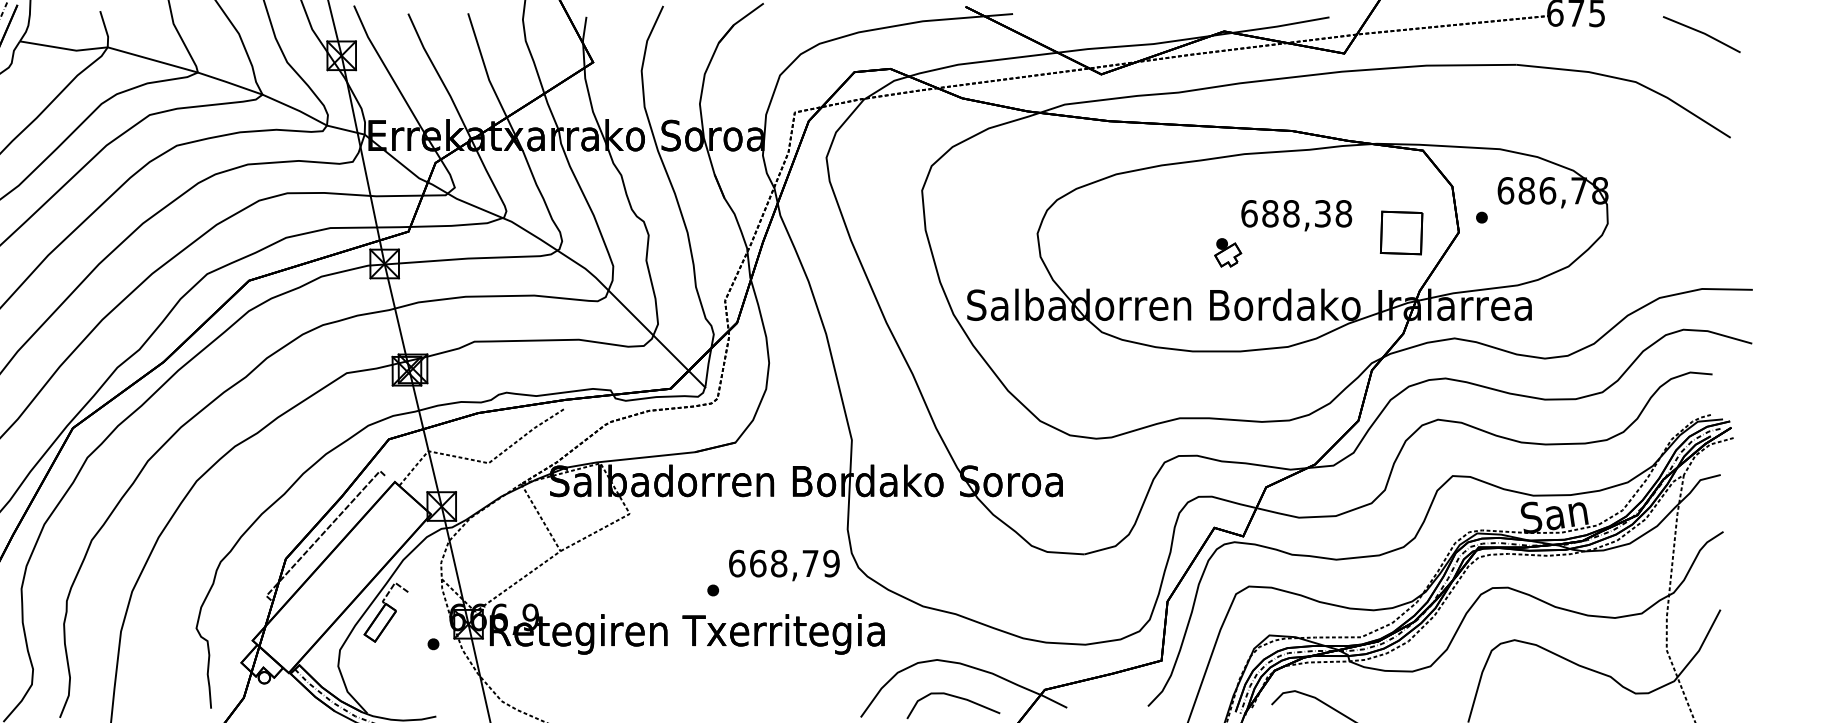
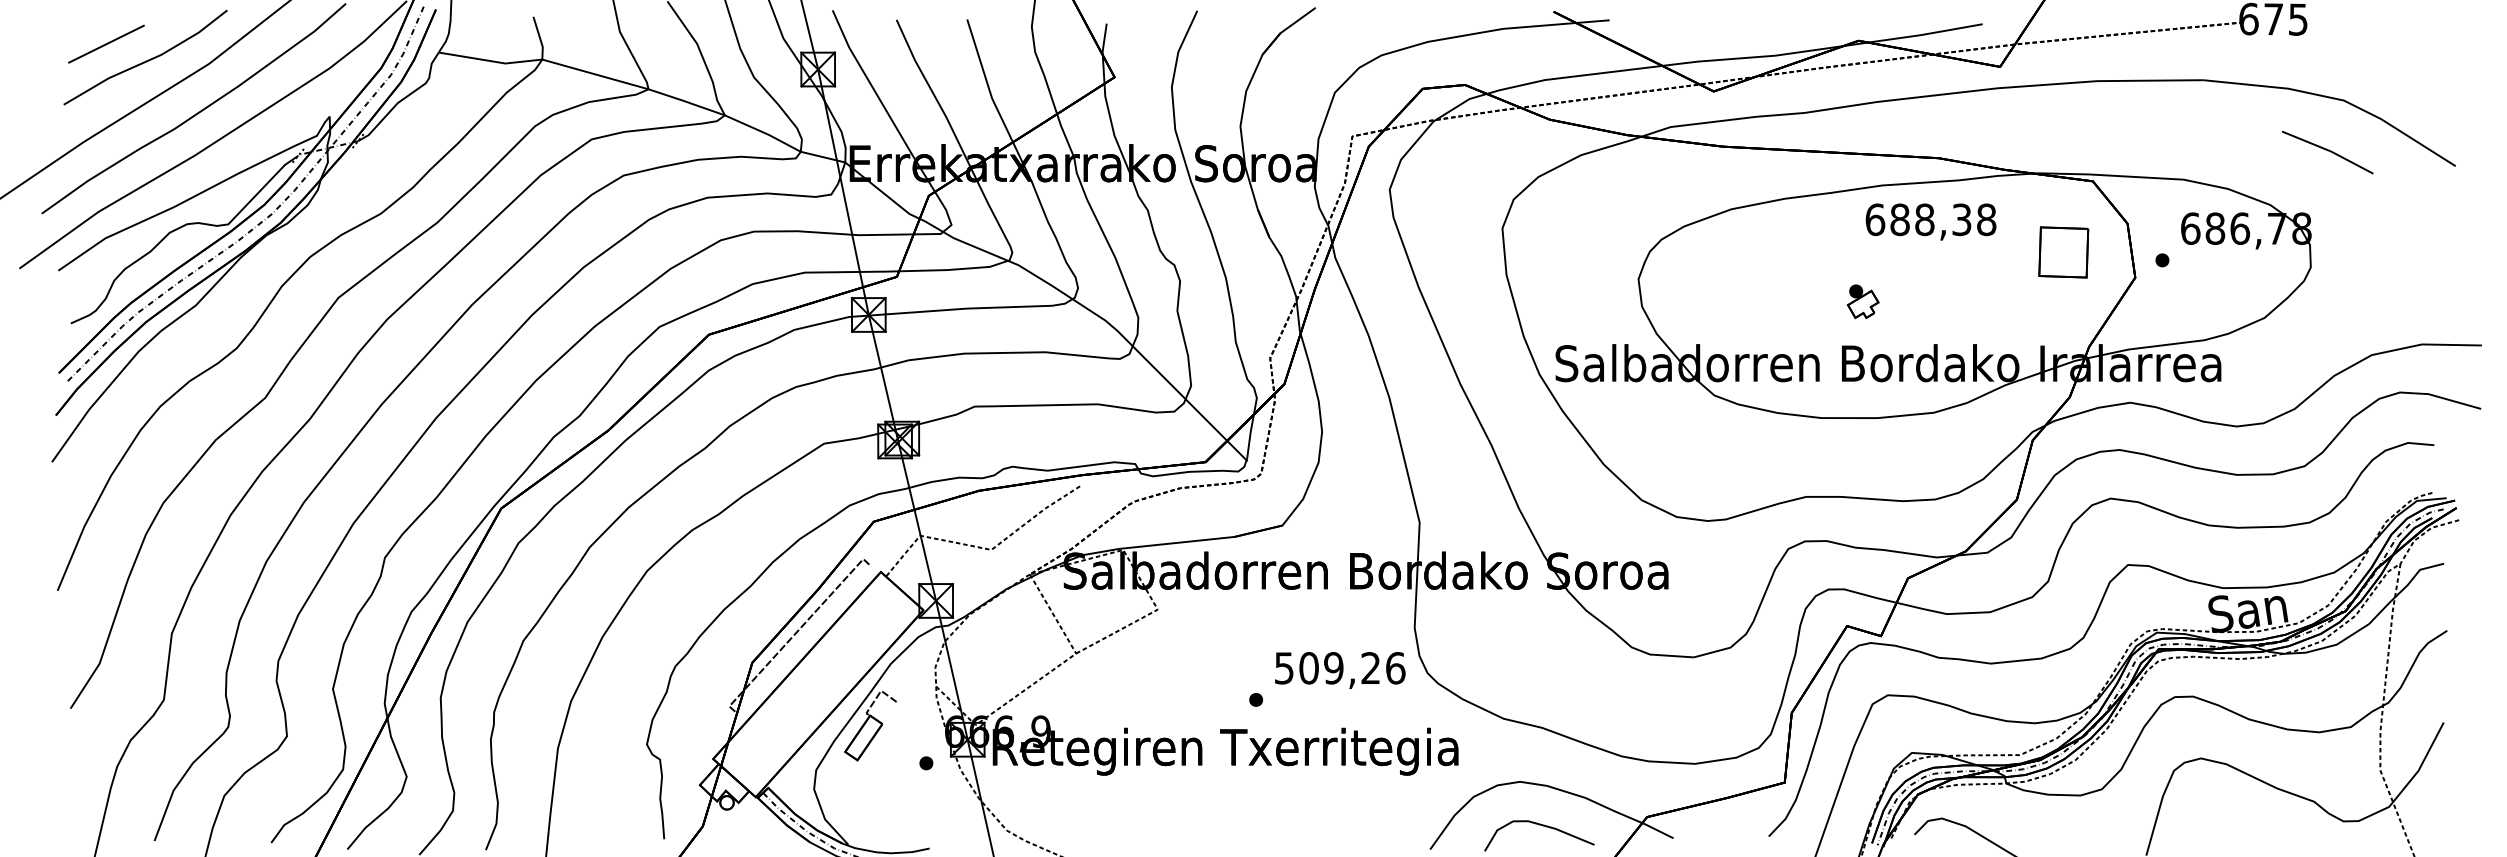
line: (1702, 33) -> (2328, 151), moved
text: (1296, 215) -> (1930, 221), moved
part: (1401, 233) -> (2063, 252), moved
text: (783, 563) -> (1339, 668), 668,79 -> 509,26

